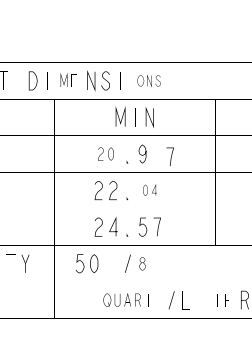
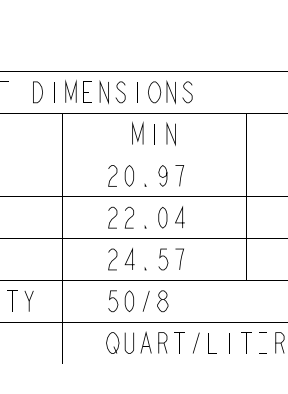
part: (68, 79) -> (78, 90), size x1.43
part: (148, 80) -> (169, 91), size x1.67
part: (105, 153) -> (120, 175), size x1.43
curve: (171, 156) -> (181, 175), moved
part: (149, 189) -> (170, 216), size x1.67
part: (87, 263) -> (121, 301), moved
part: (142, 263) -> (162, 301), size x1.43
part: (127, 299) -> (145, 342), size x1.43
part: (222, 300) -> (254, 343), size x1.43

